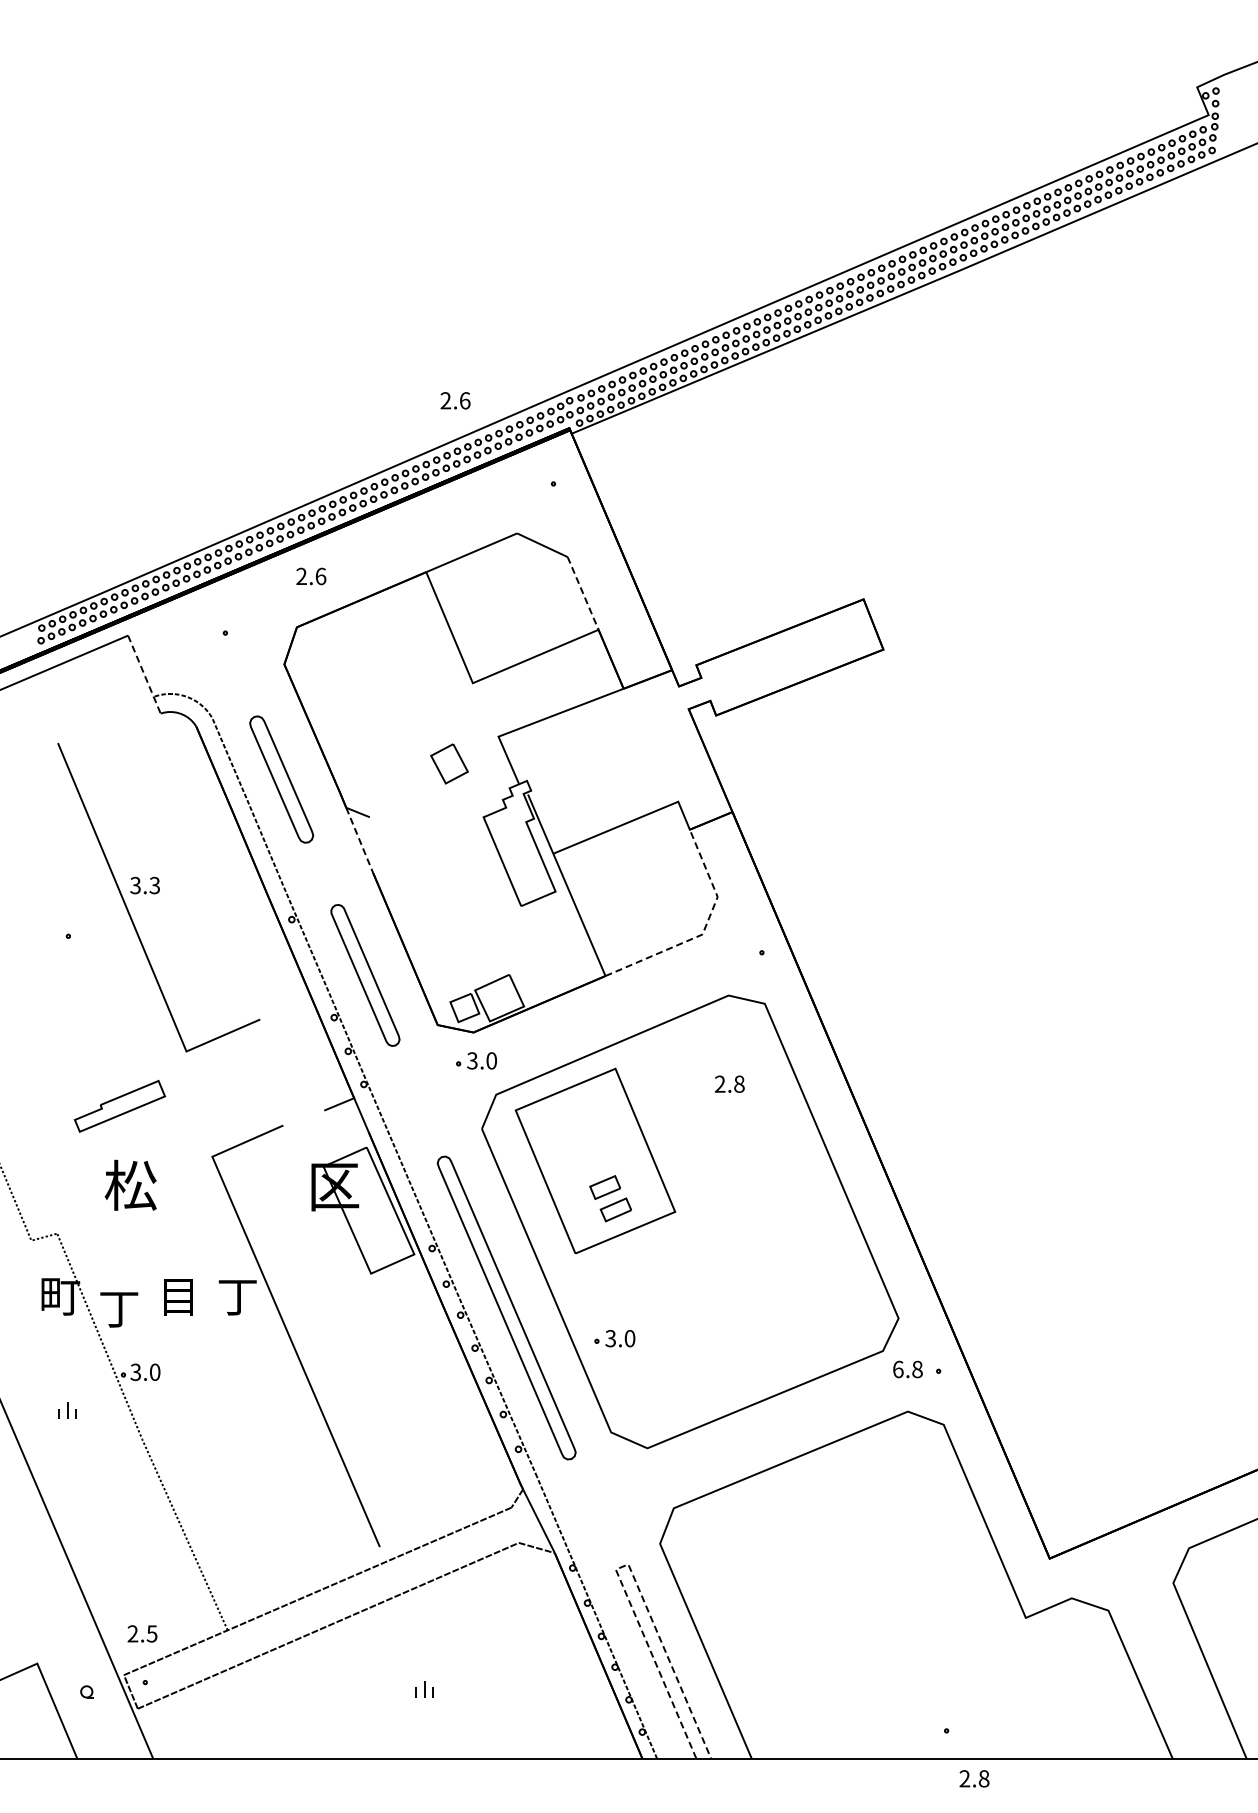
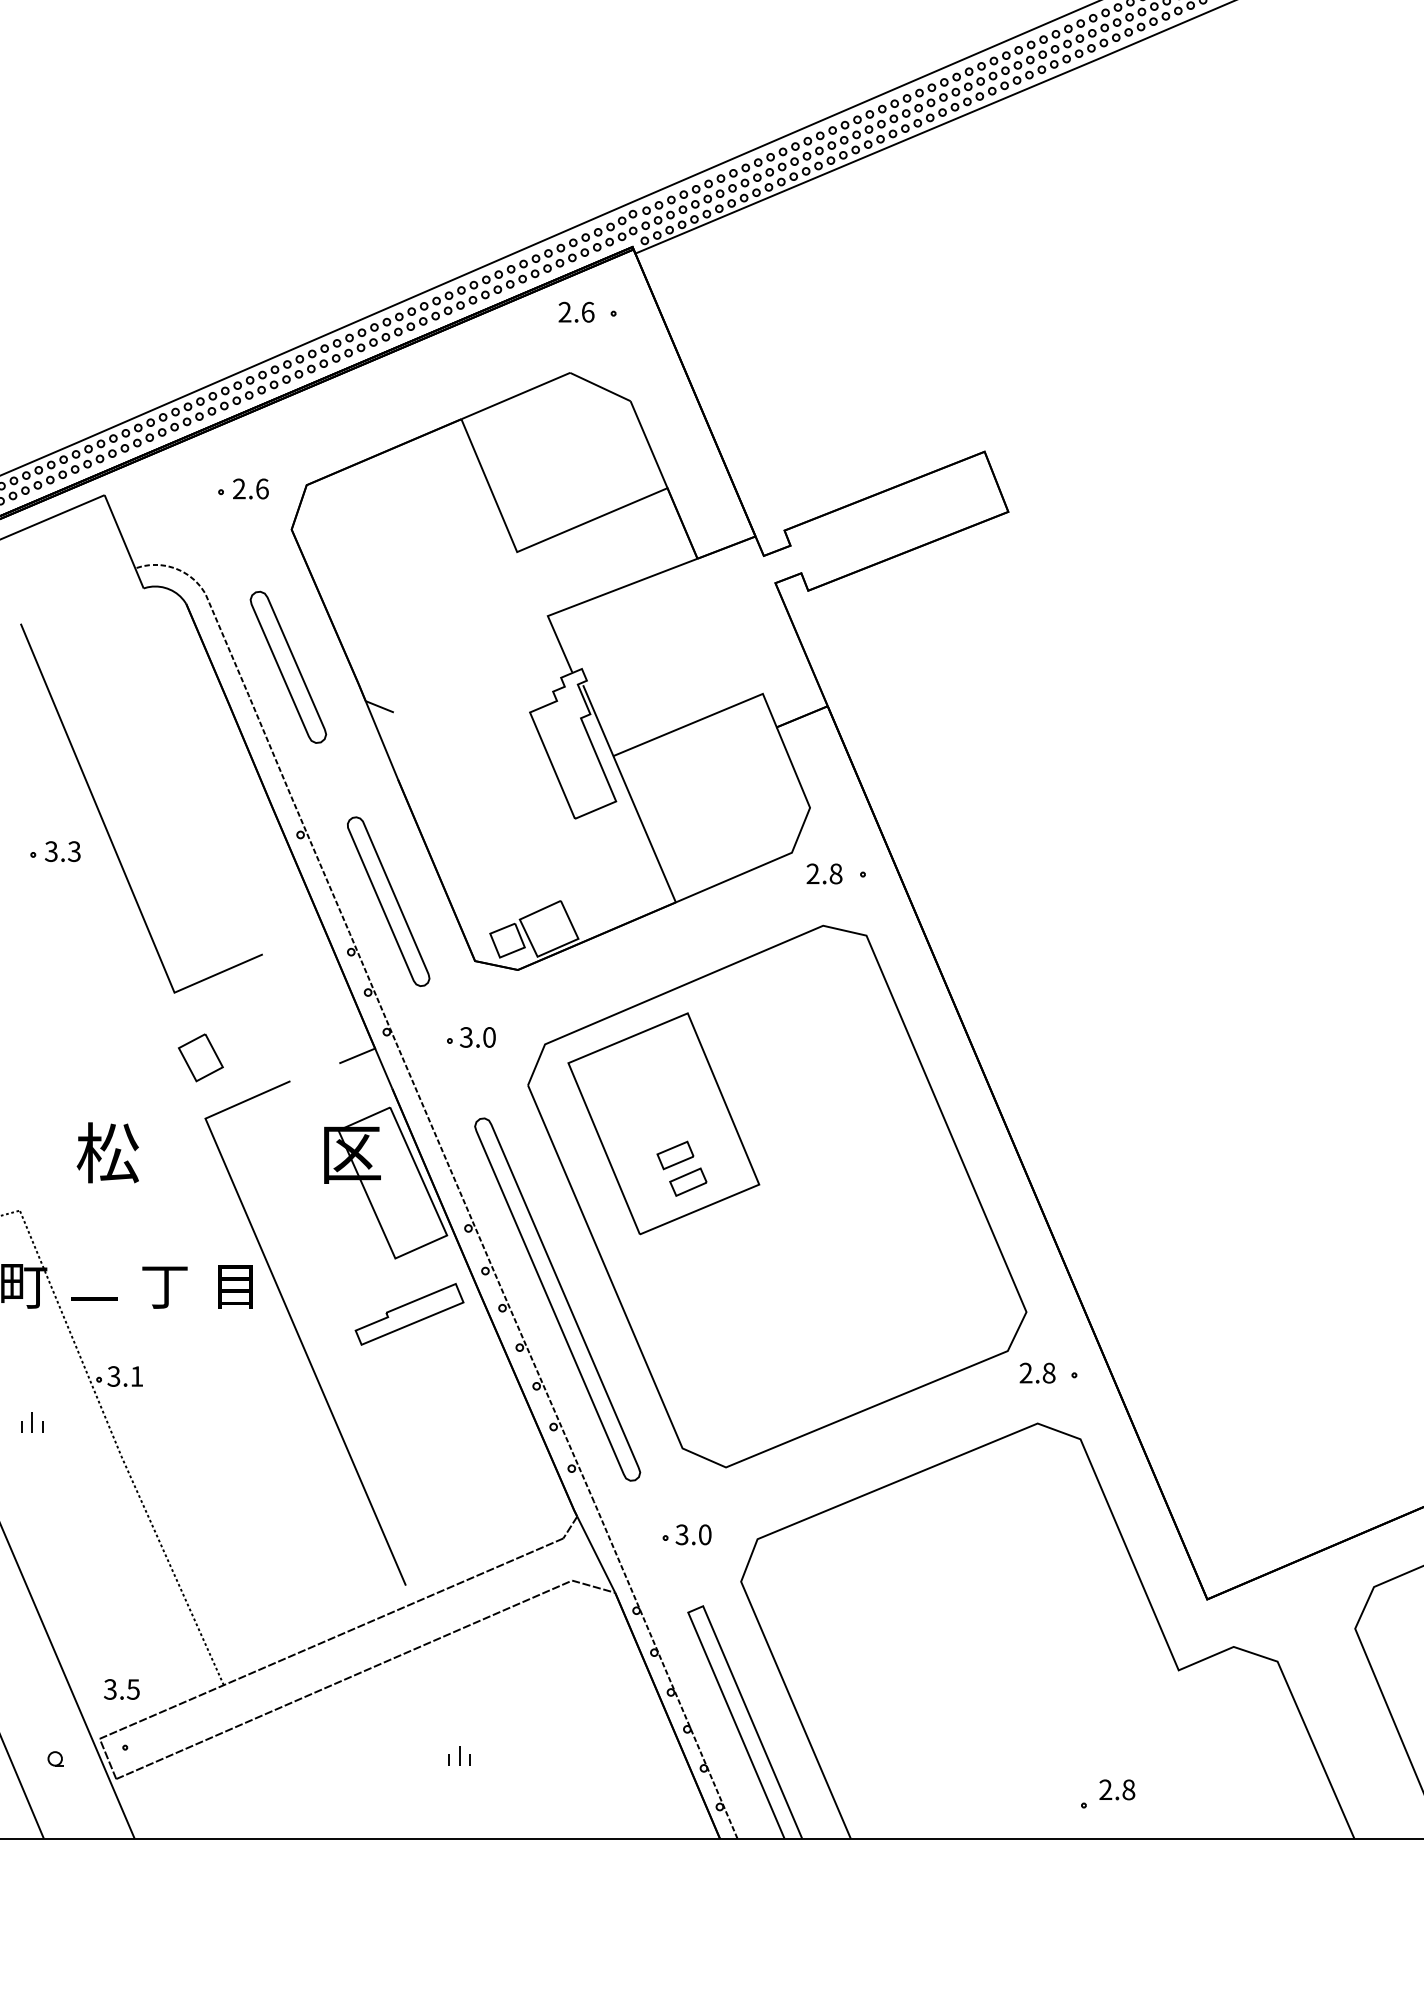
text: (455, 400) -> (576, 311), moved
text: (311, 576) -> (251, 489), moved
line: (583, 593) -> (649, 444), dashed -> solid
line: (144, 675) -> (124, 542), dashed -> solid
part: (449, 763) -> (200, 1057), moved
line: (359, 840) -> (381, 740), dashed -> solid
text: (144, 885) -> (62, 851), moved
line: (704, 930) -> (794, 847), dashed -> solid
part: (476, 1060) -> (471, 1036), moved
text: (729, 1083) -> (824, 873), moved
part: (119, 1106) -> (409, 1314), moved
text: (178, 1297) -> (164, 1287), 目 -> 丁
text: (237, 1297) -> (235, 1287), 丁 -> 目
text: (119, 1309) -> (94, 1301), 丁 -> 一
part: (614, 1338) -> (686, 1534), moved
text: (898, 1369) -> (1026, 1373), 6.8 -> 2.8
text: (155, 1371) -> (137, 1375), 3.0 -> 3.1
line: (624, 1565) -> (698, 1607), dashed -> solid
text: (132, 1634) -> (109, 1690), 2.5 -> 3.5
text: (974, 1778) -> (1117, 1789), moved

